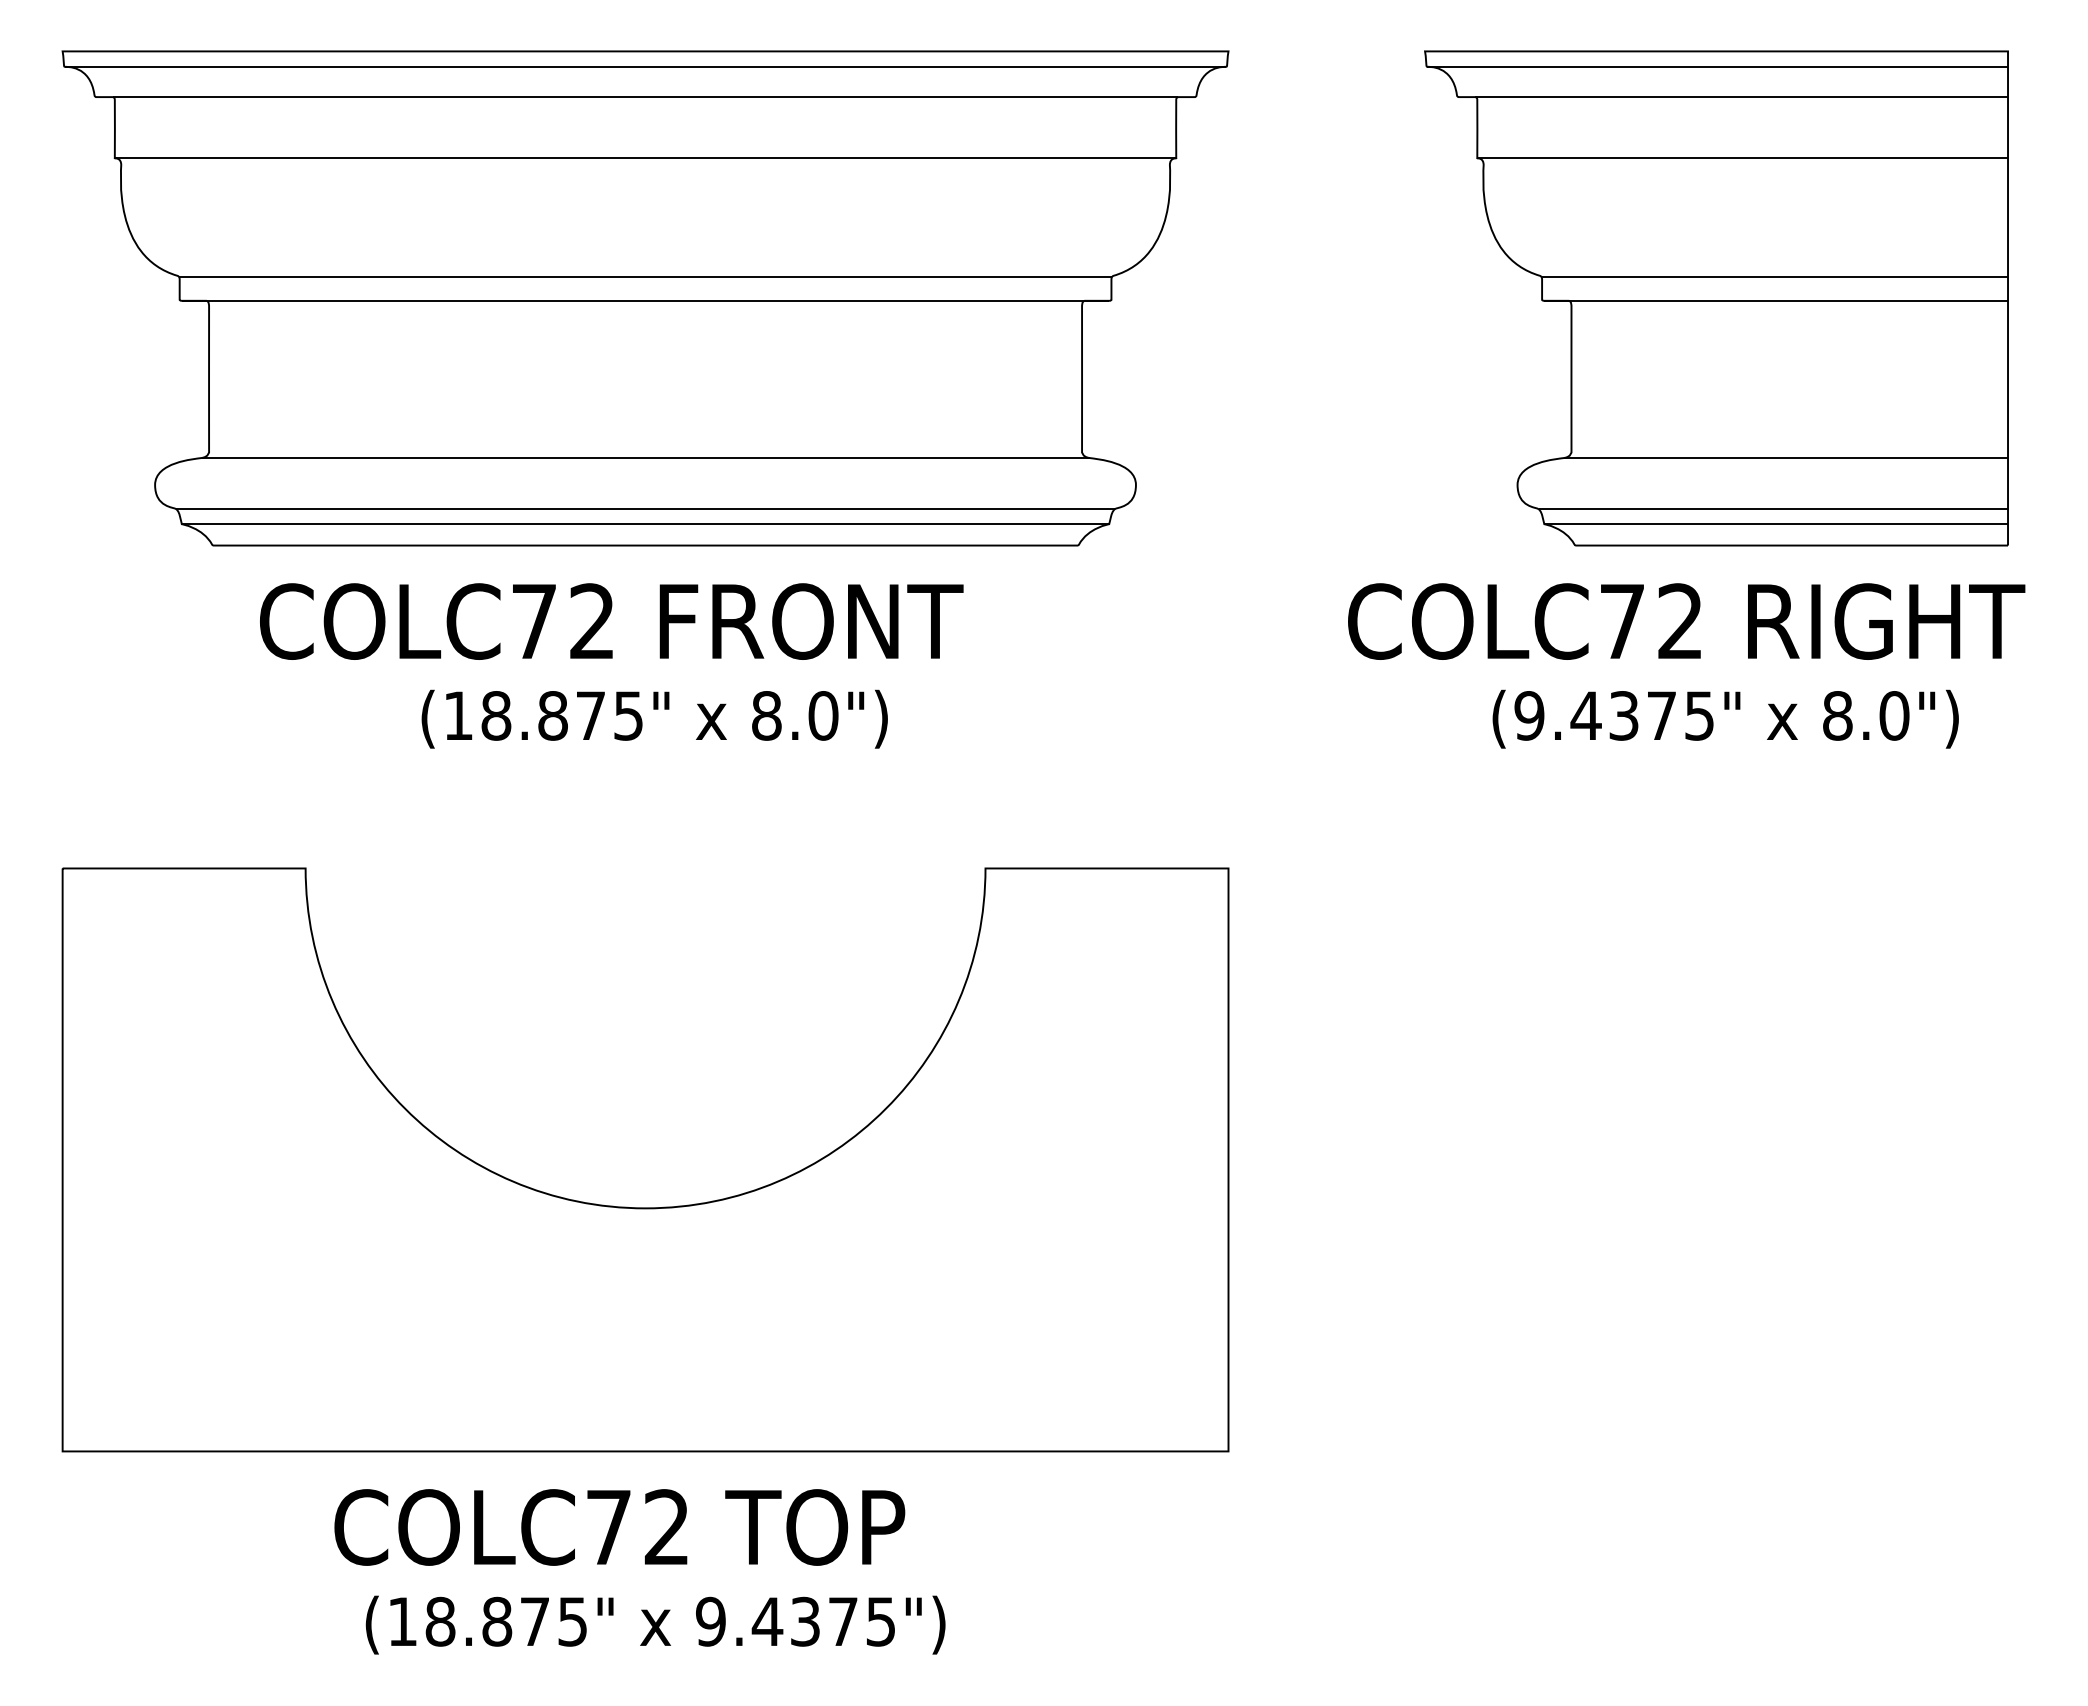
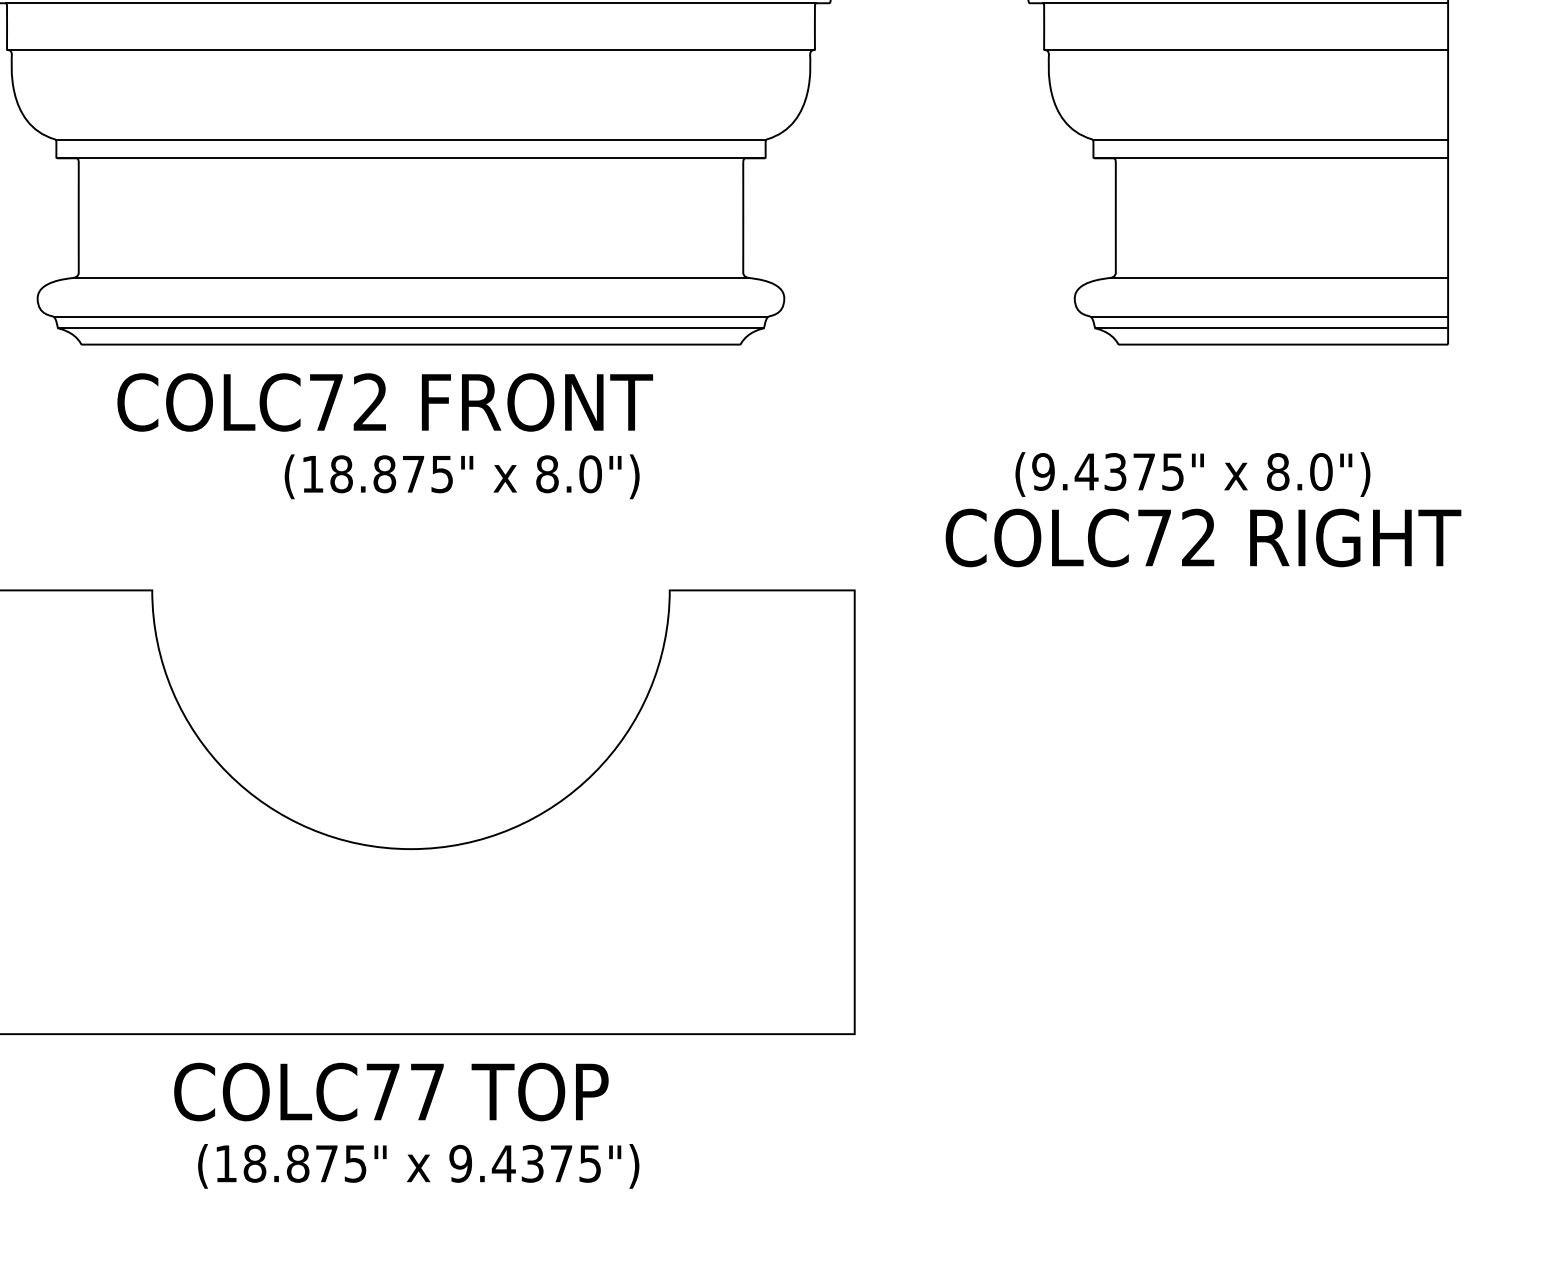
text: (1686, 621) -> (1203, 537), moved
text: (654, 718) -> (461, 476), moved
text: (1725, 718) -> (1192, 473), moved
text: (666, 1526) -> (426, 1091), COLC72 -> COLC77

